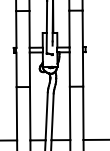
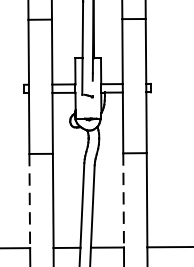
line: (16, 113) -> (29, 200), solid -> dashed
line: (70, 113) -> (124, 200), solid -> dashed

